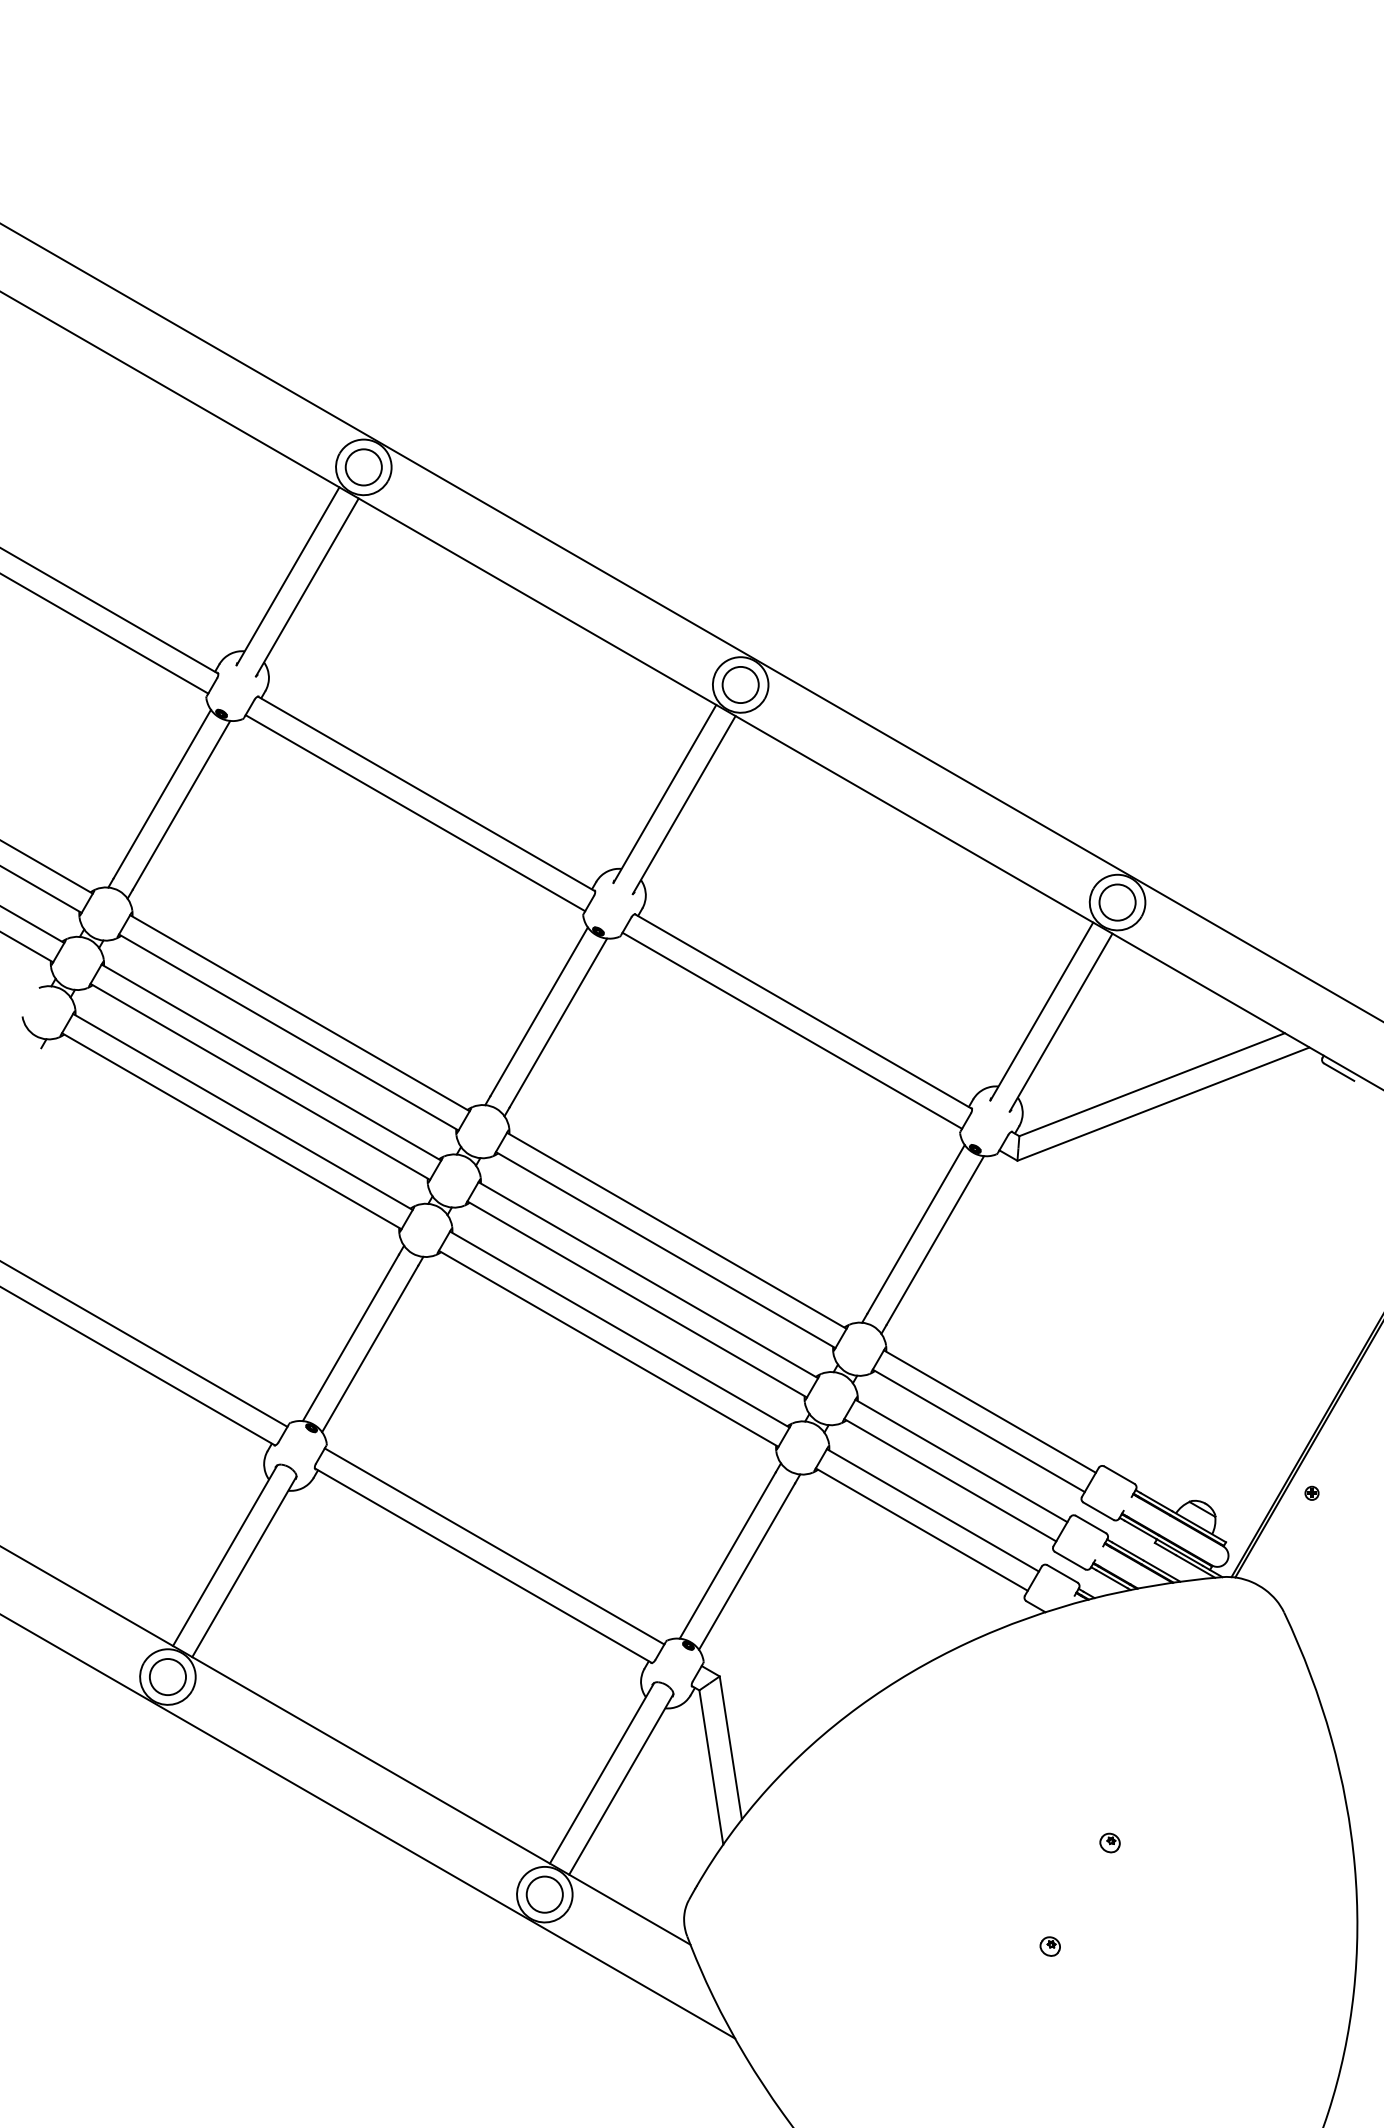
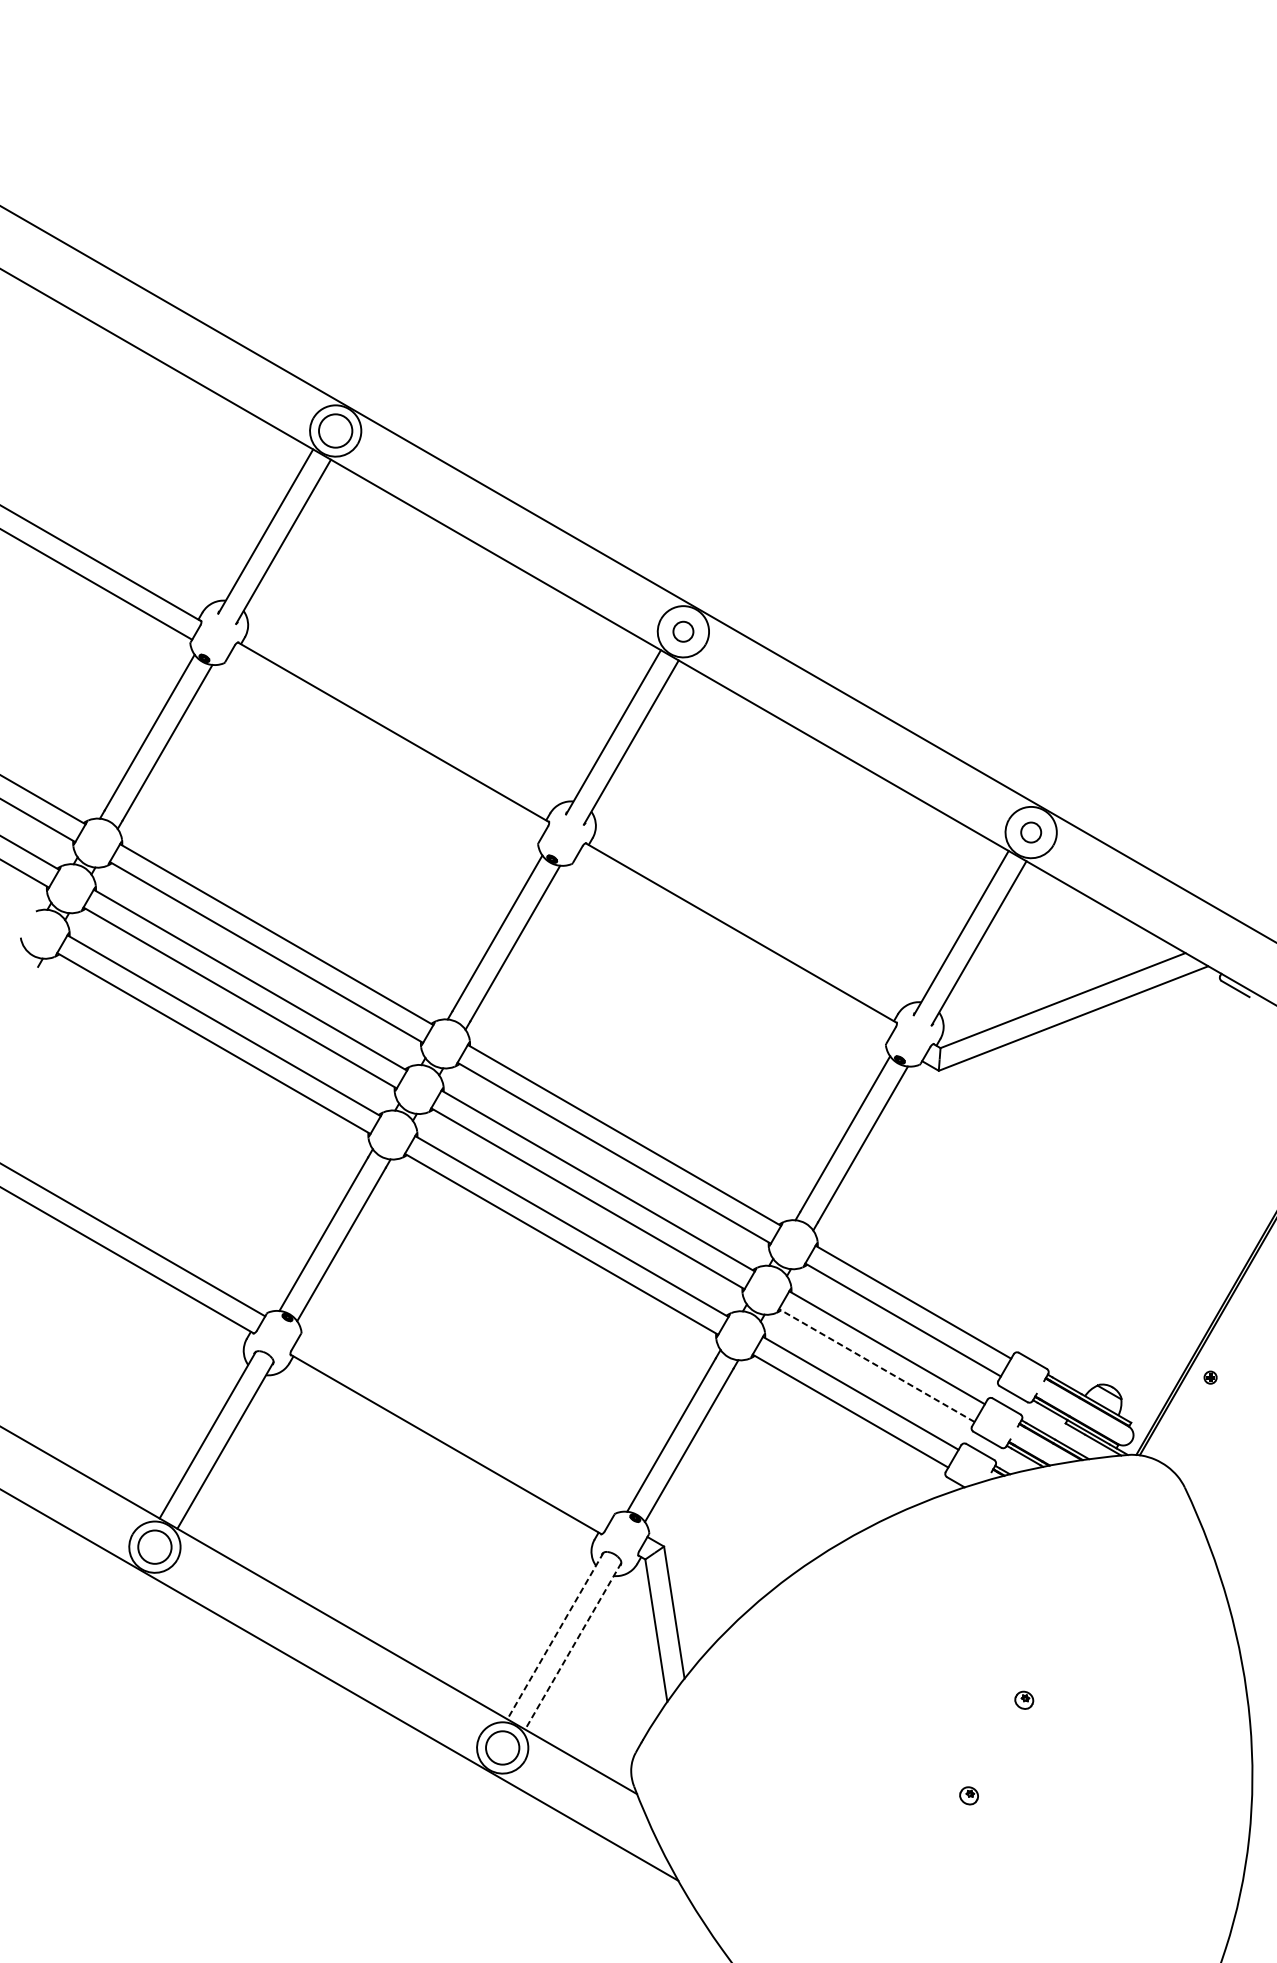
circle: (740, 684) -> (683, 631), size x0.6
line: (415, 813) -> (383, 750), removed
circle: (1117, 902) -> (1031, 832), size x0.6
line: (792, 1030) -> (731, 950), removed
line: (949, 1479) -> (876, 1364), solid -> dashed
line: (494, 1546) -> (456, 1426), removed
line: (601, 1773) -> (554, 1636), solid -> dashed
line: (621, 1784) -> (573, 1646), solid -> dashed

